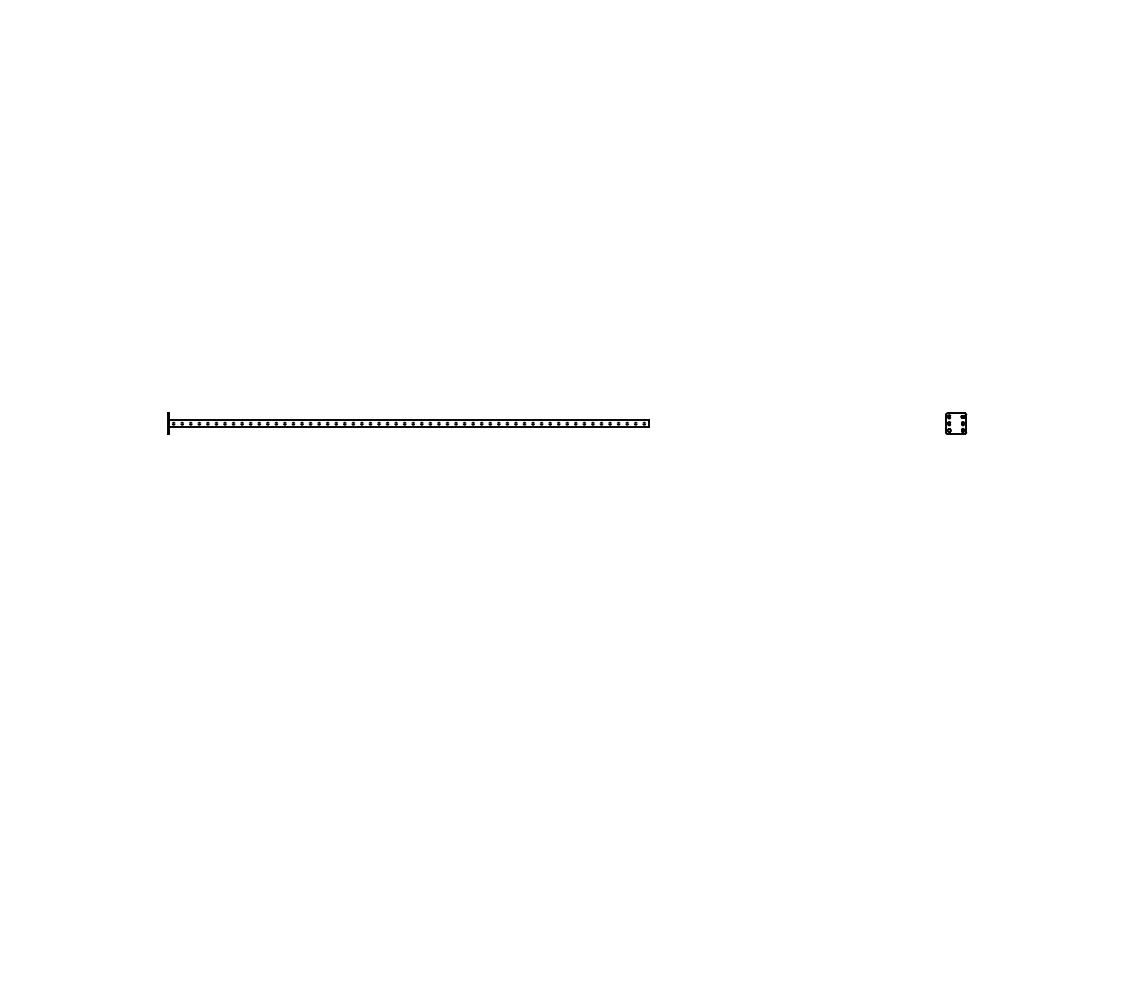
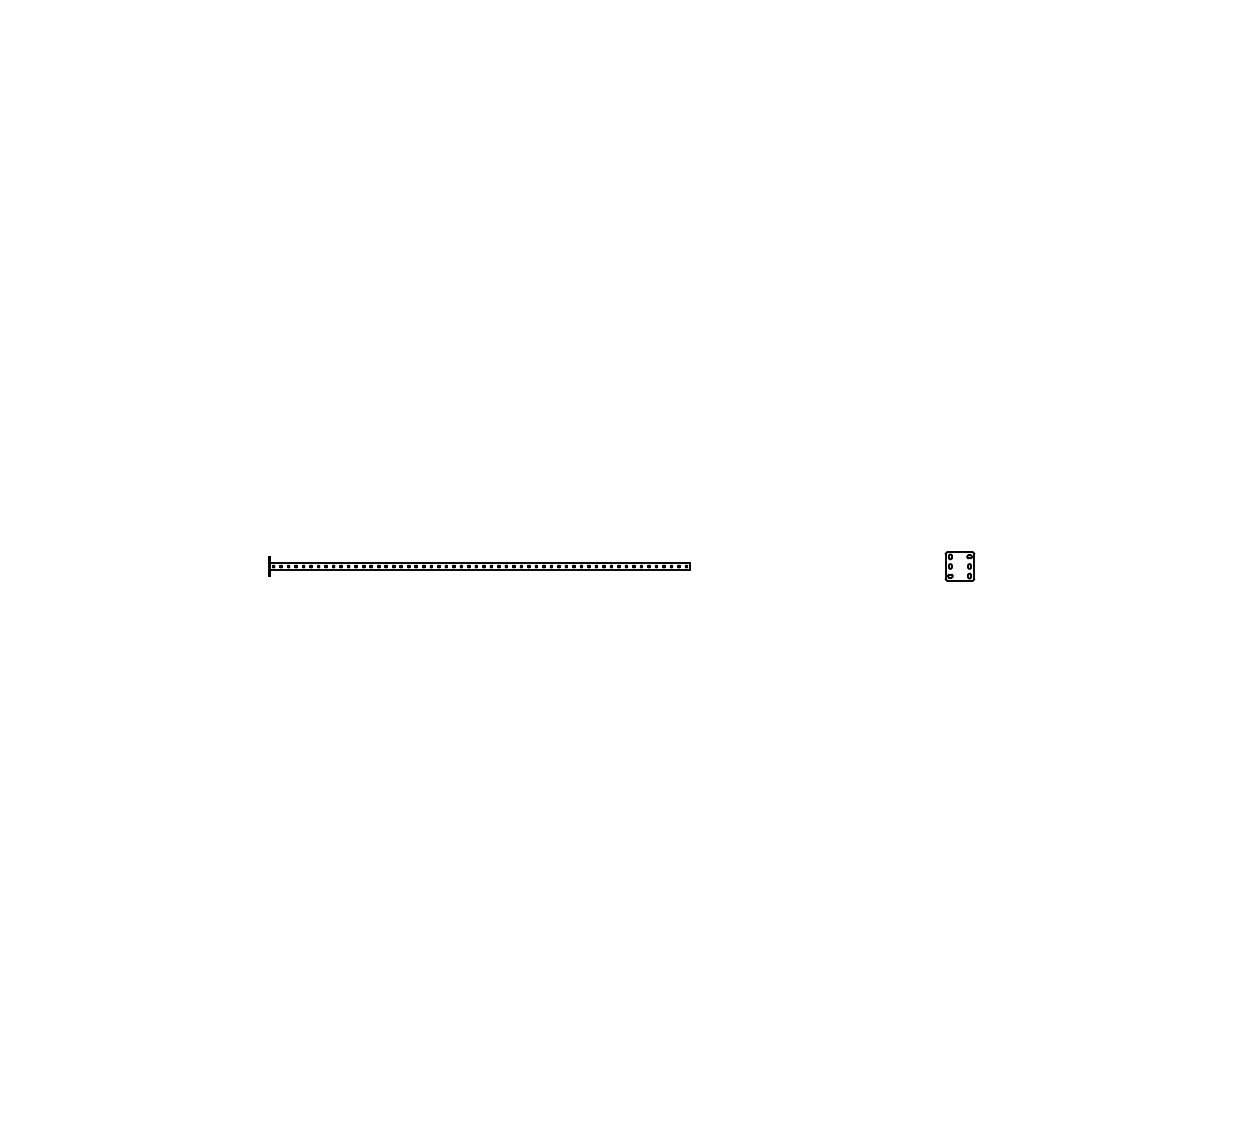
part: (955, 423) -> (959, 566), size x1.6

